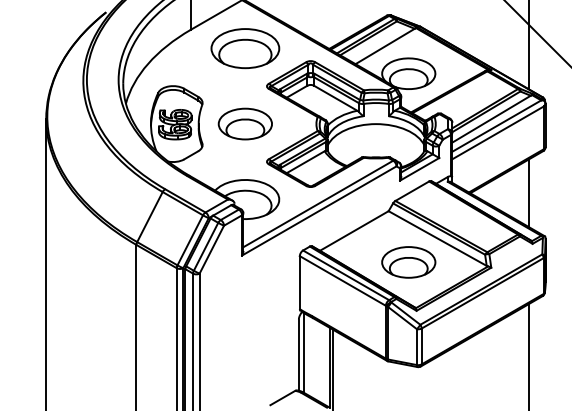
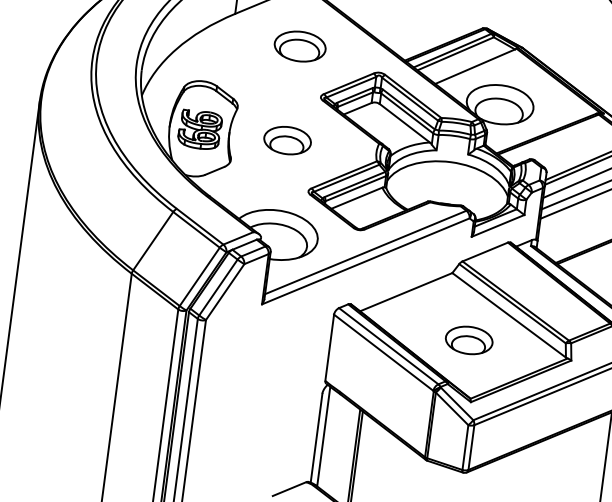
part: (245, 48) -> (300, 46), size x0.6
part: (244, 123) -> (286, 139), size x0.7
part: (408, 262) -> (468, 340), size x0.7

